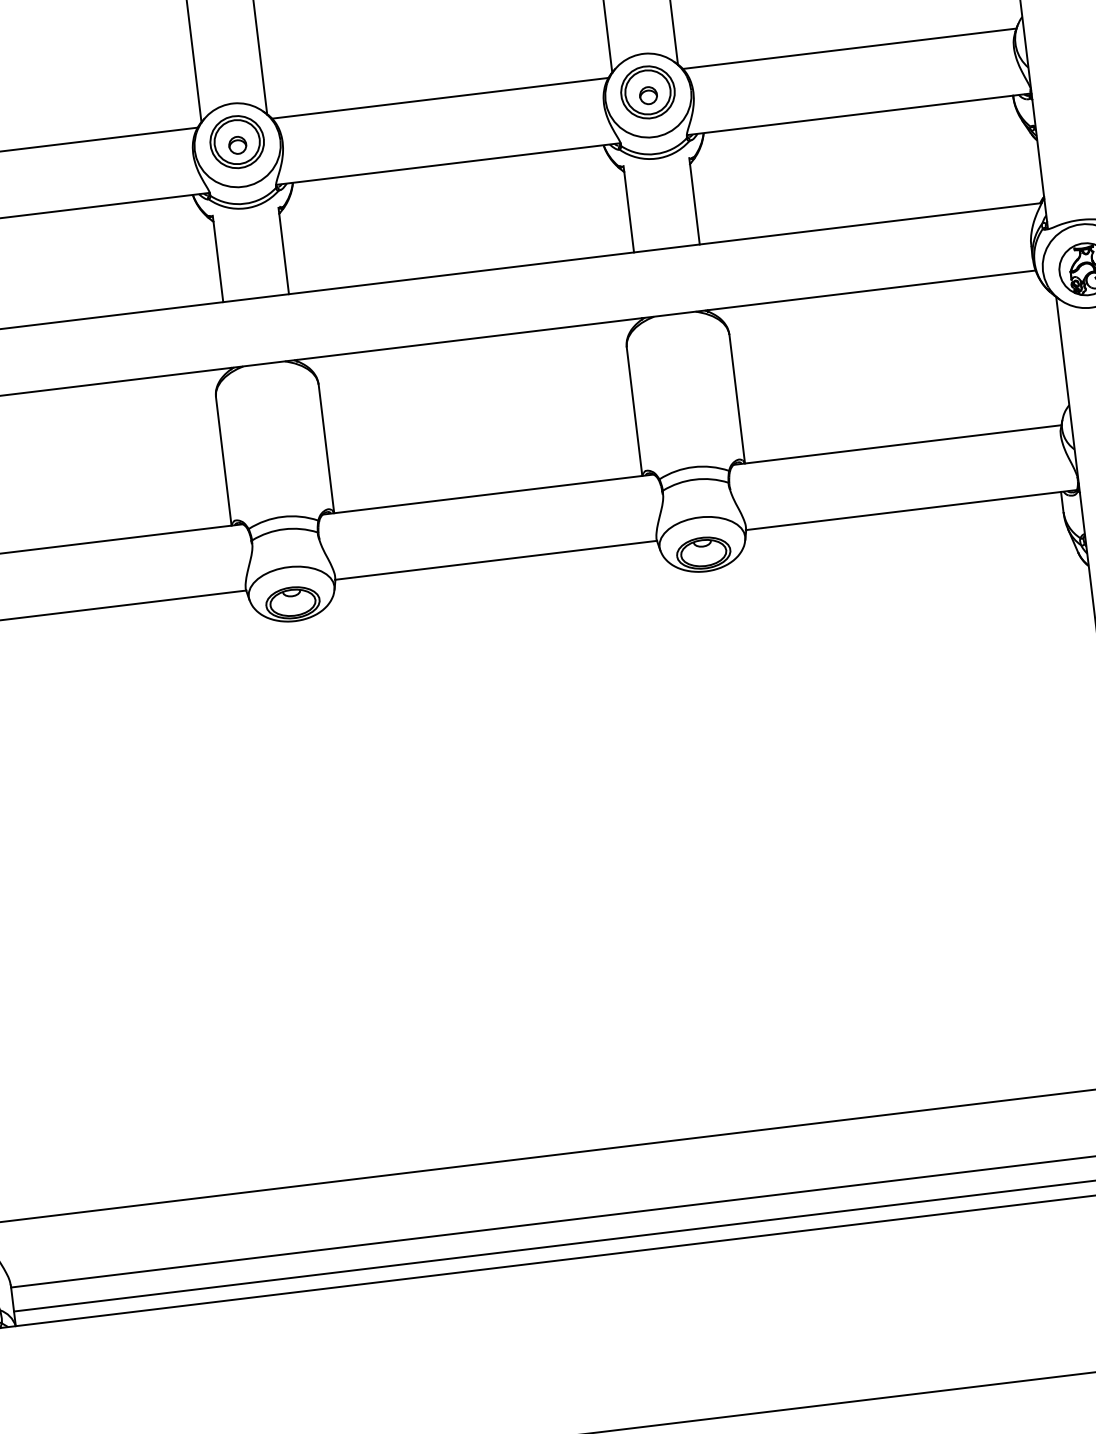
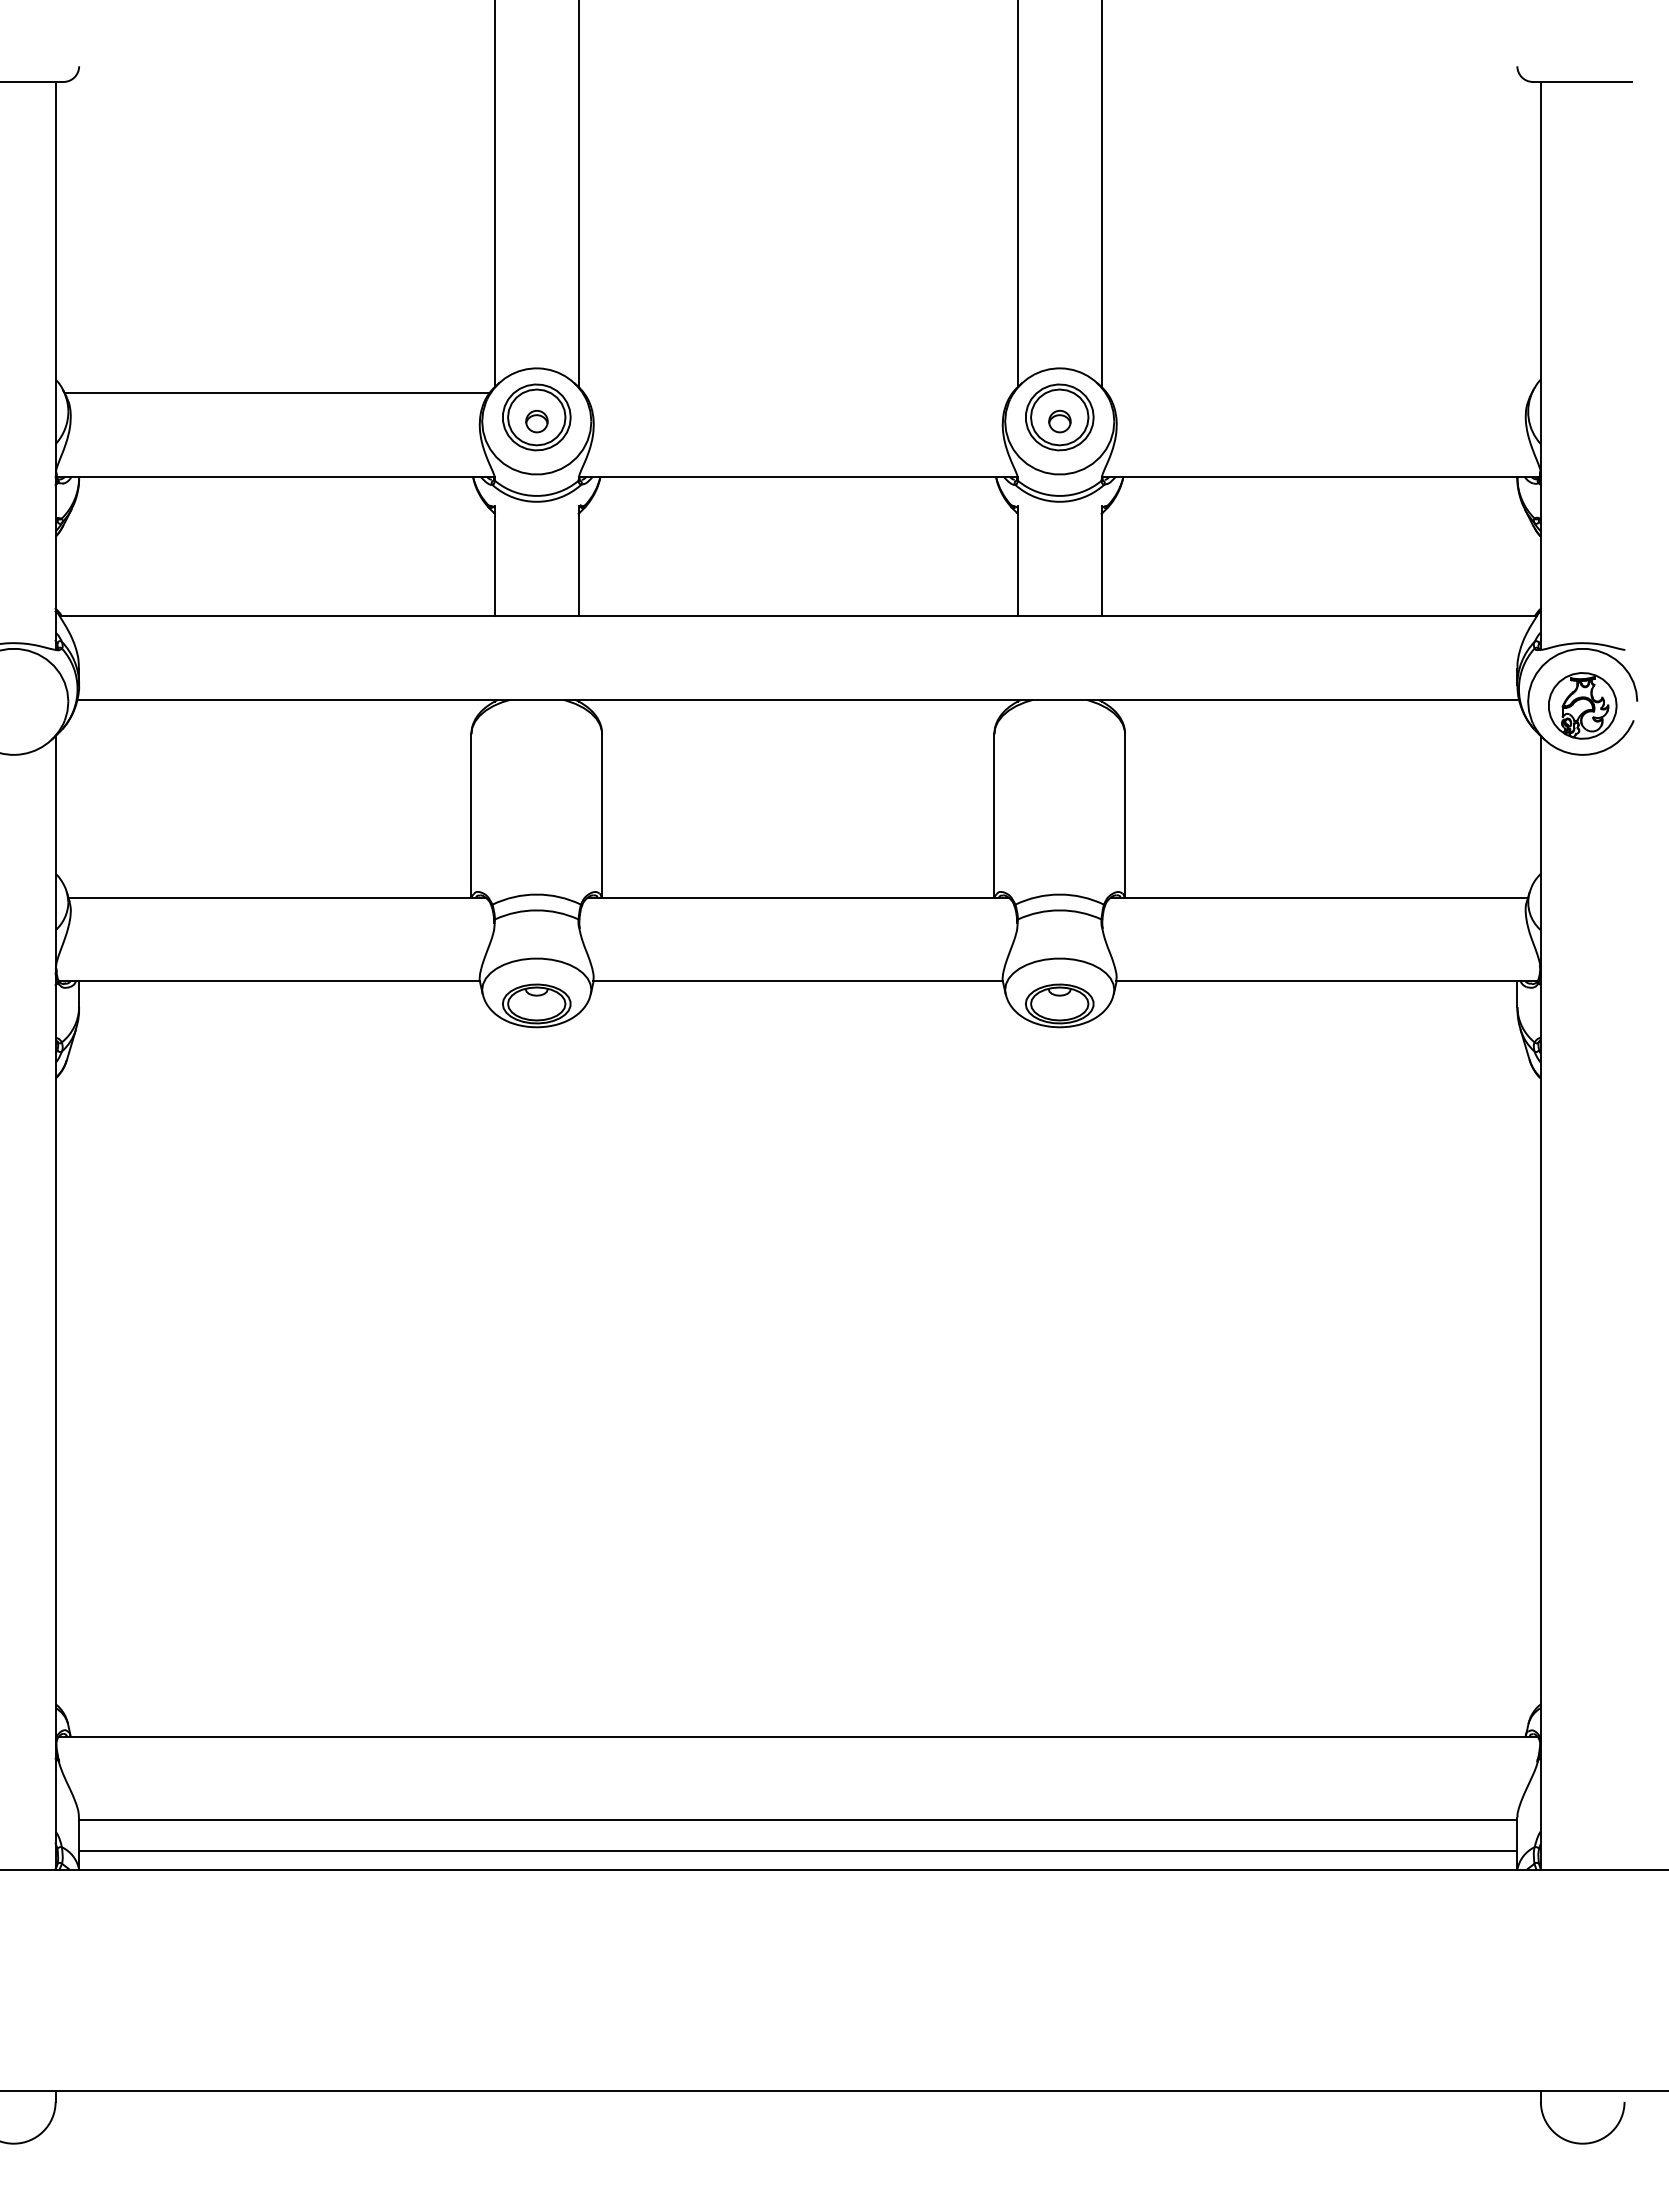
line: (848, 49) -> (1318, 393), removed
line: (439, 98) -> (797, 393), removed

